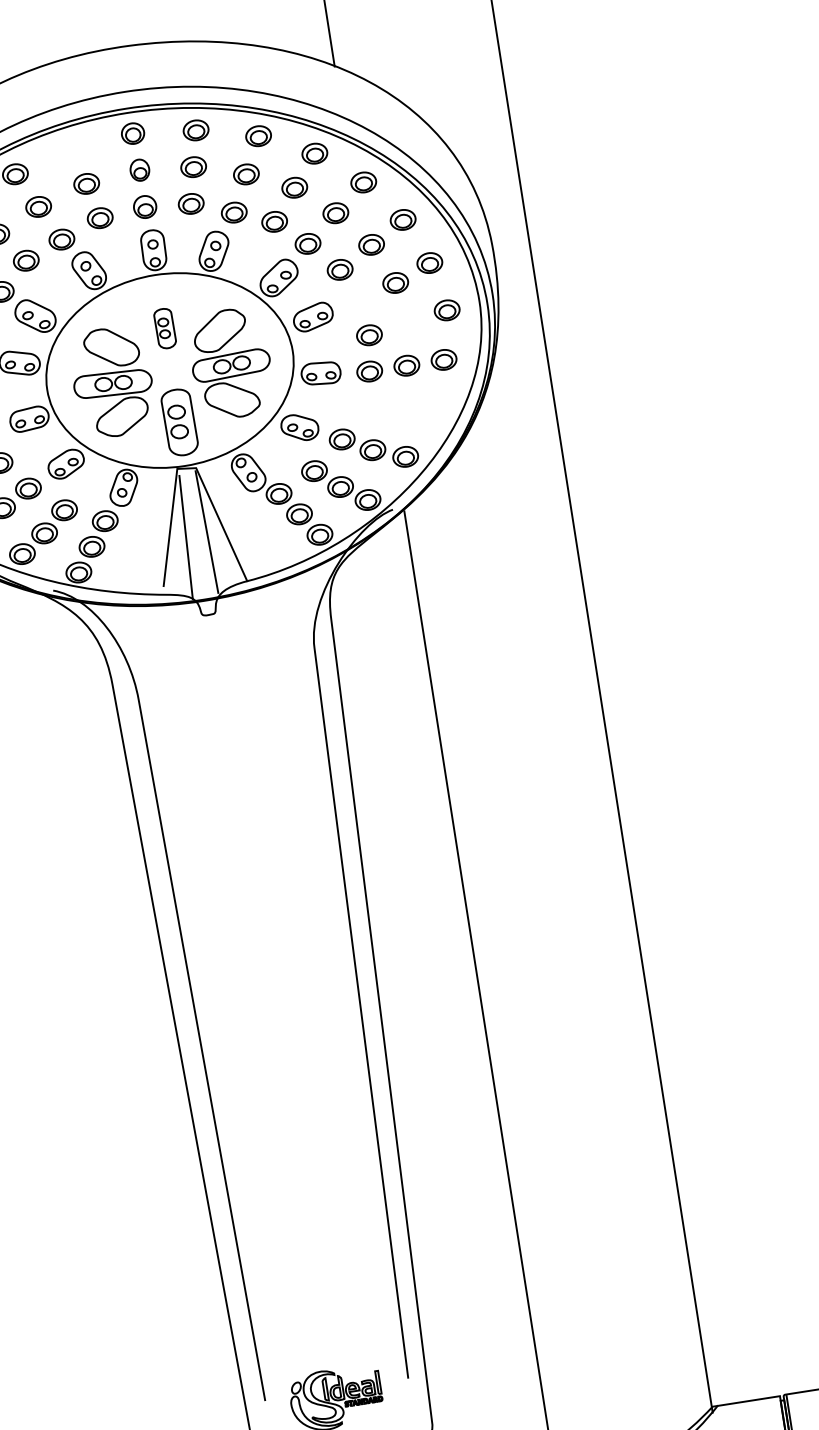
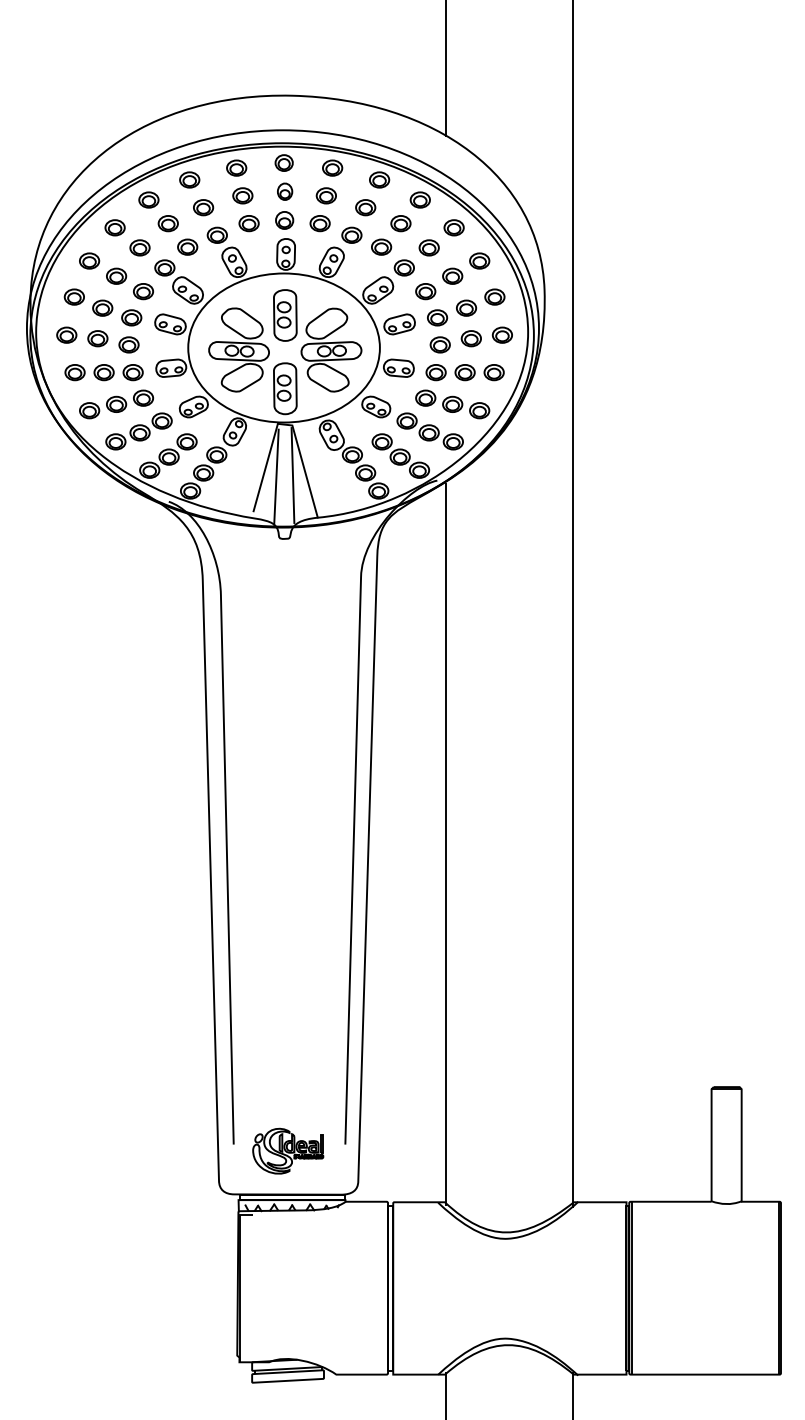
part: (72, 148) -> (236, 167), added
part: (360, 300) -> (437, 317), added
part: (406, 320) -> (470, 338), added
part: (165, 328) -> (285, 315), size x1.67
part: (397, 409) -> (452, 404), added

